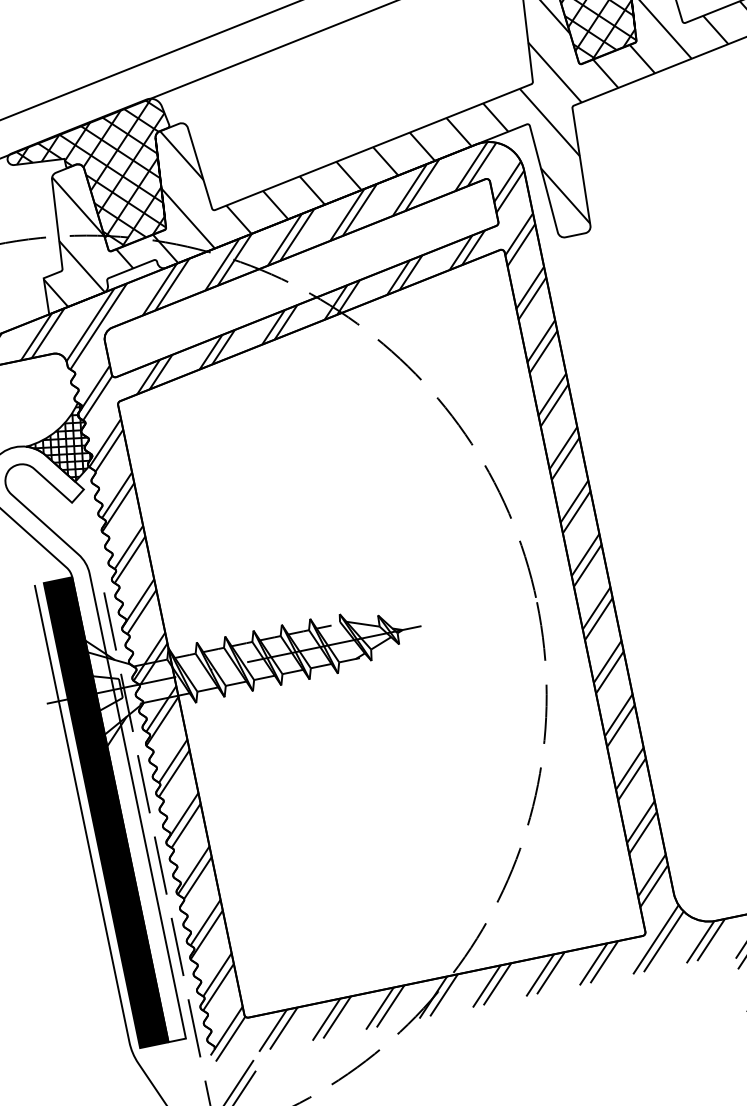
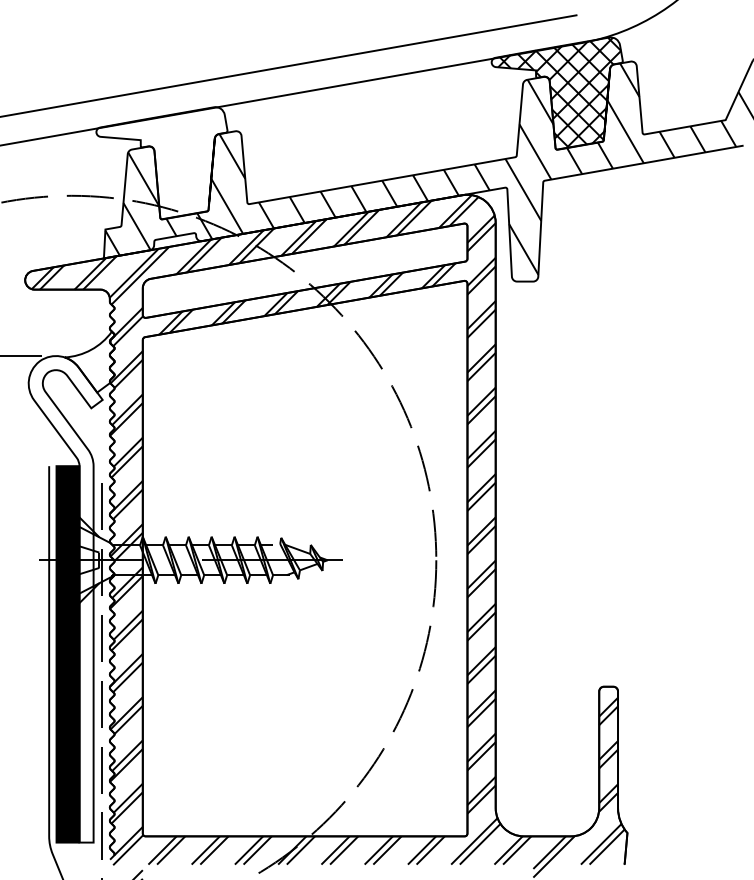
hatch: (98, 180) -> (163, 162), removed
hatch: (59, 445) -> (90, 361), removed

